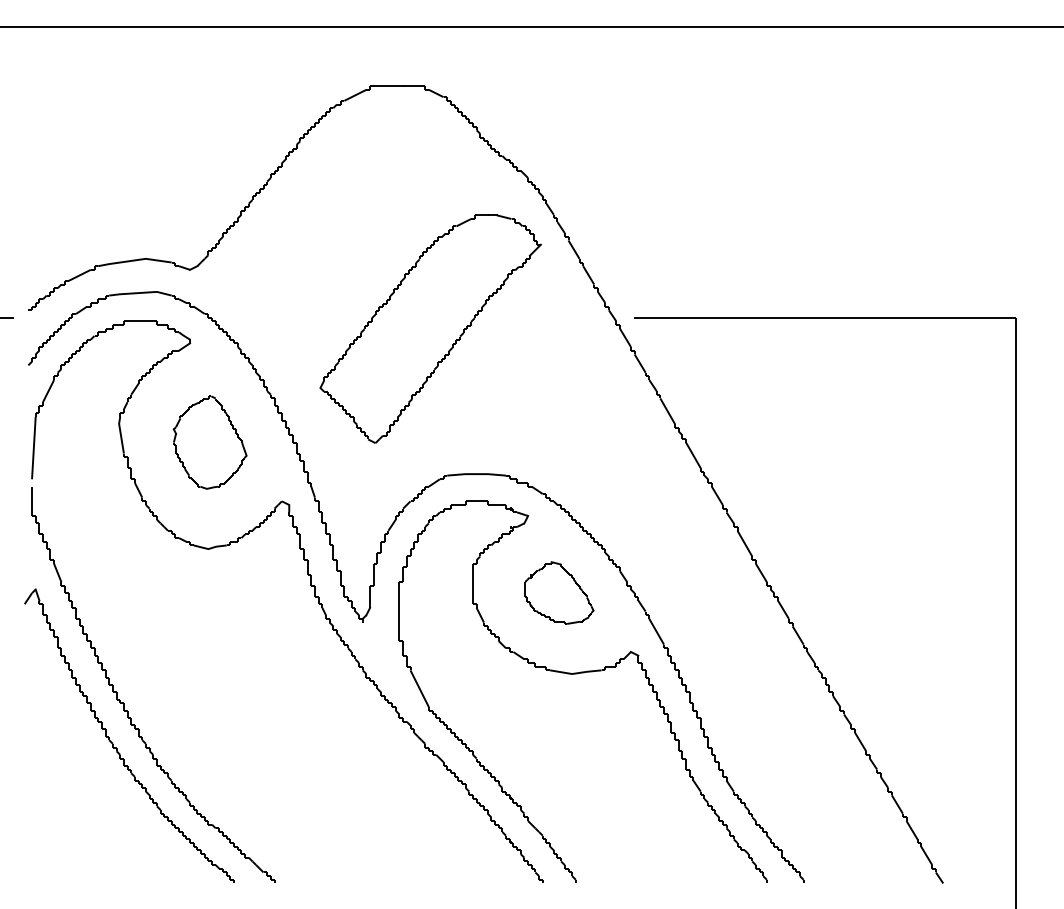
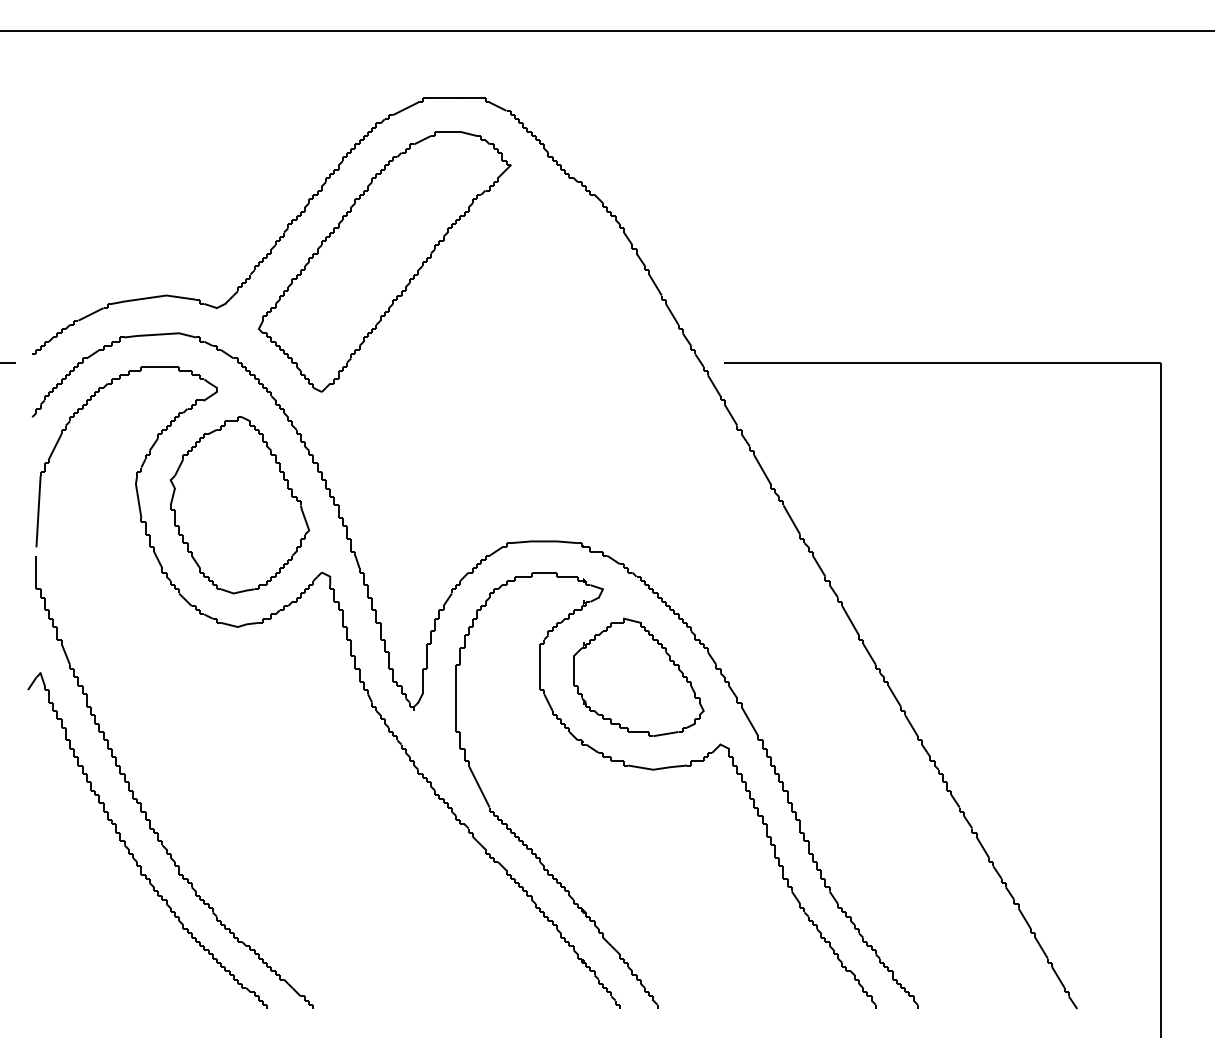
part: (430, 328) -> (384, 261), moved
part: (209, 442) -> (239, 505), size x1.67
part: (559, 592) -> (638, 676), size x1.67

